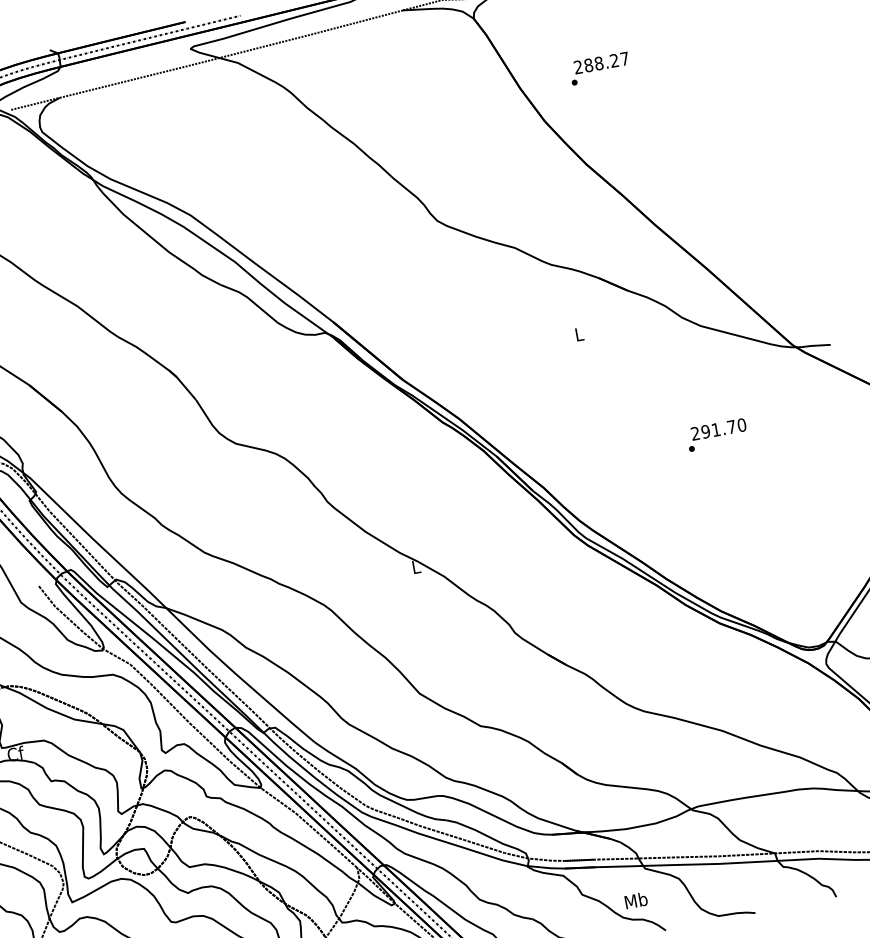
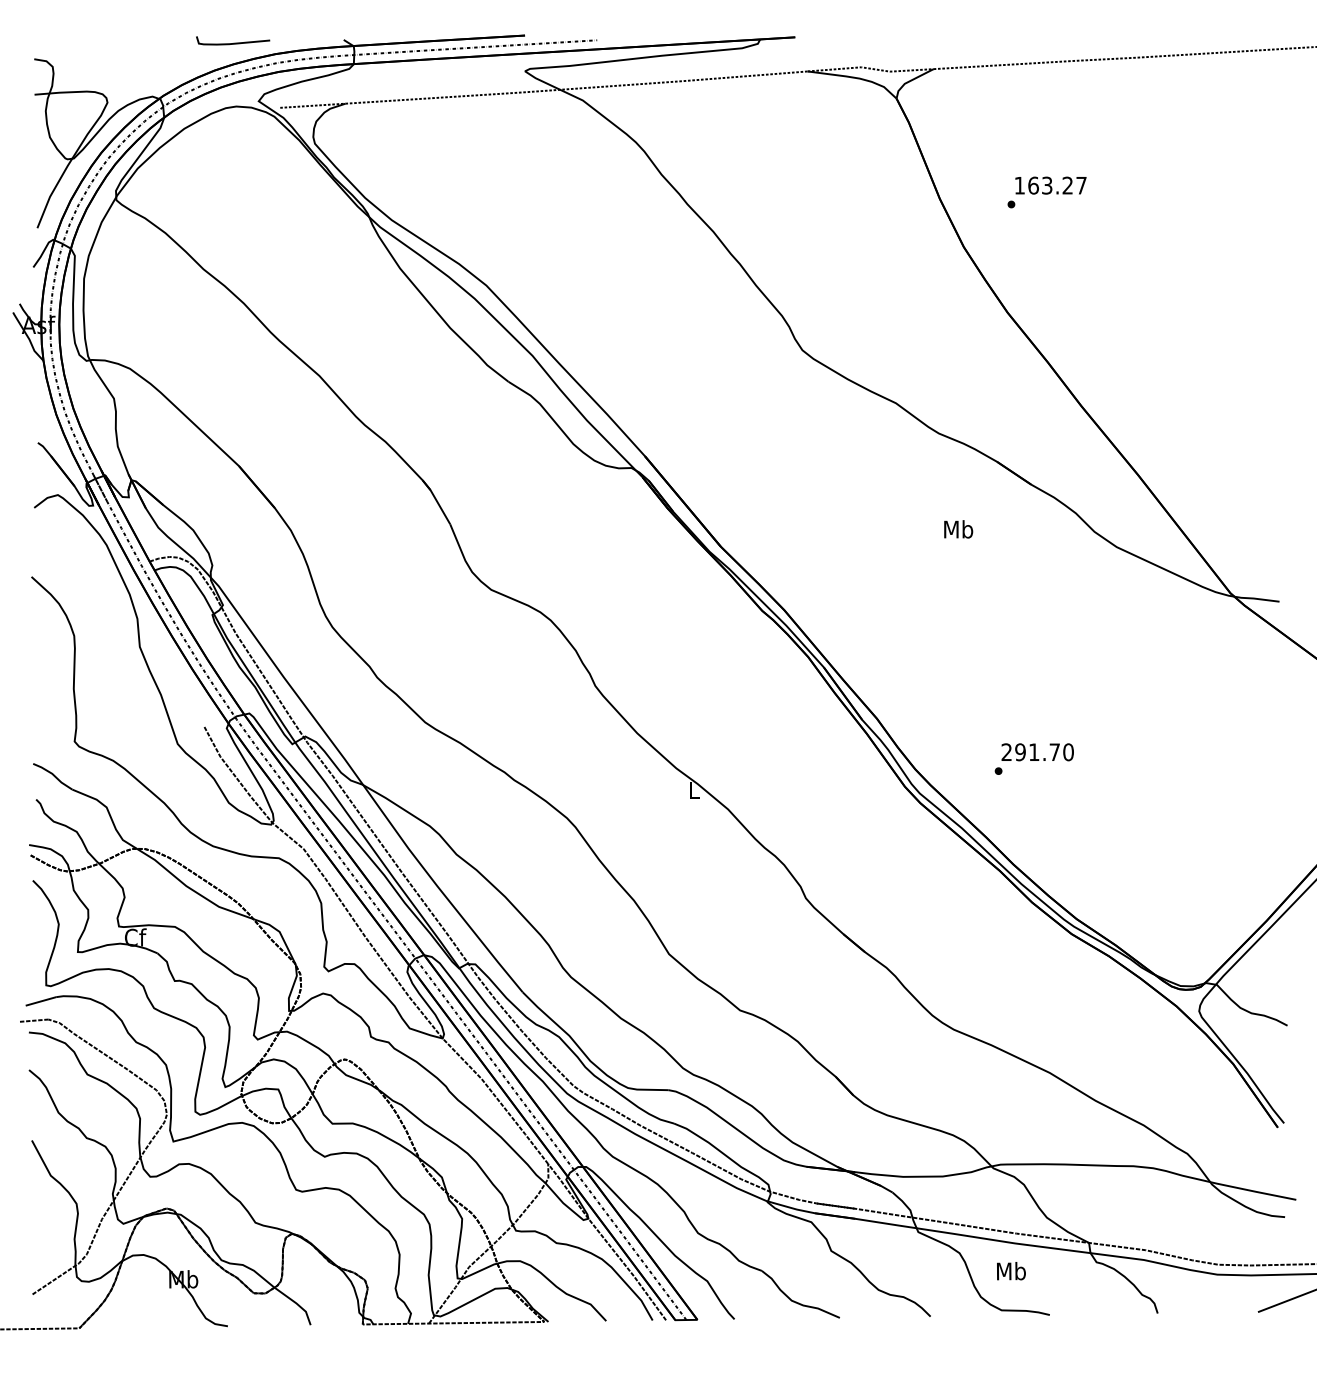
text: (588, 65) -> (1033, 185), 288.27 -> 163.27
text: (579, 334) -> (958, 529), L -> Mb
text: (716, 434) -> (1033, 758), moved
text: (636, 900) -> (1011, 1271), moved

